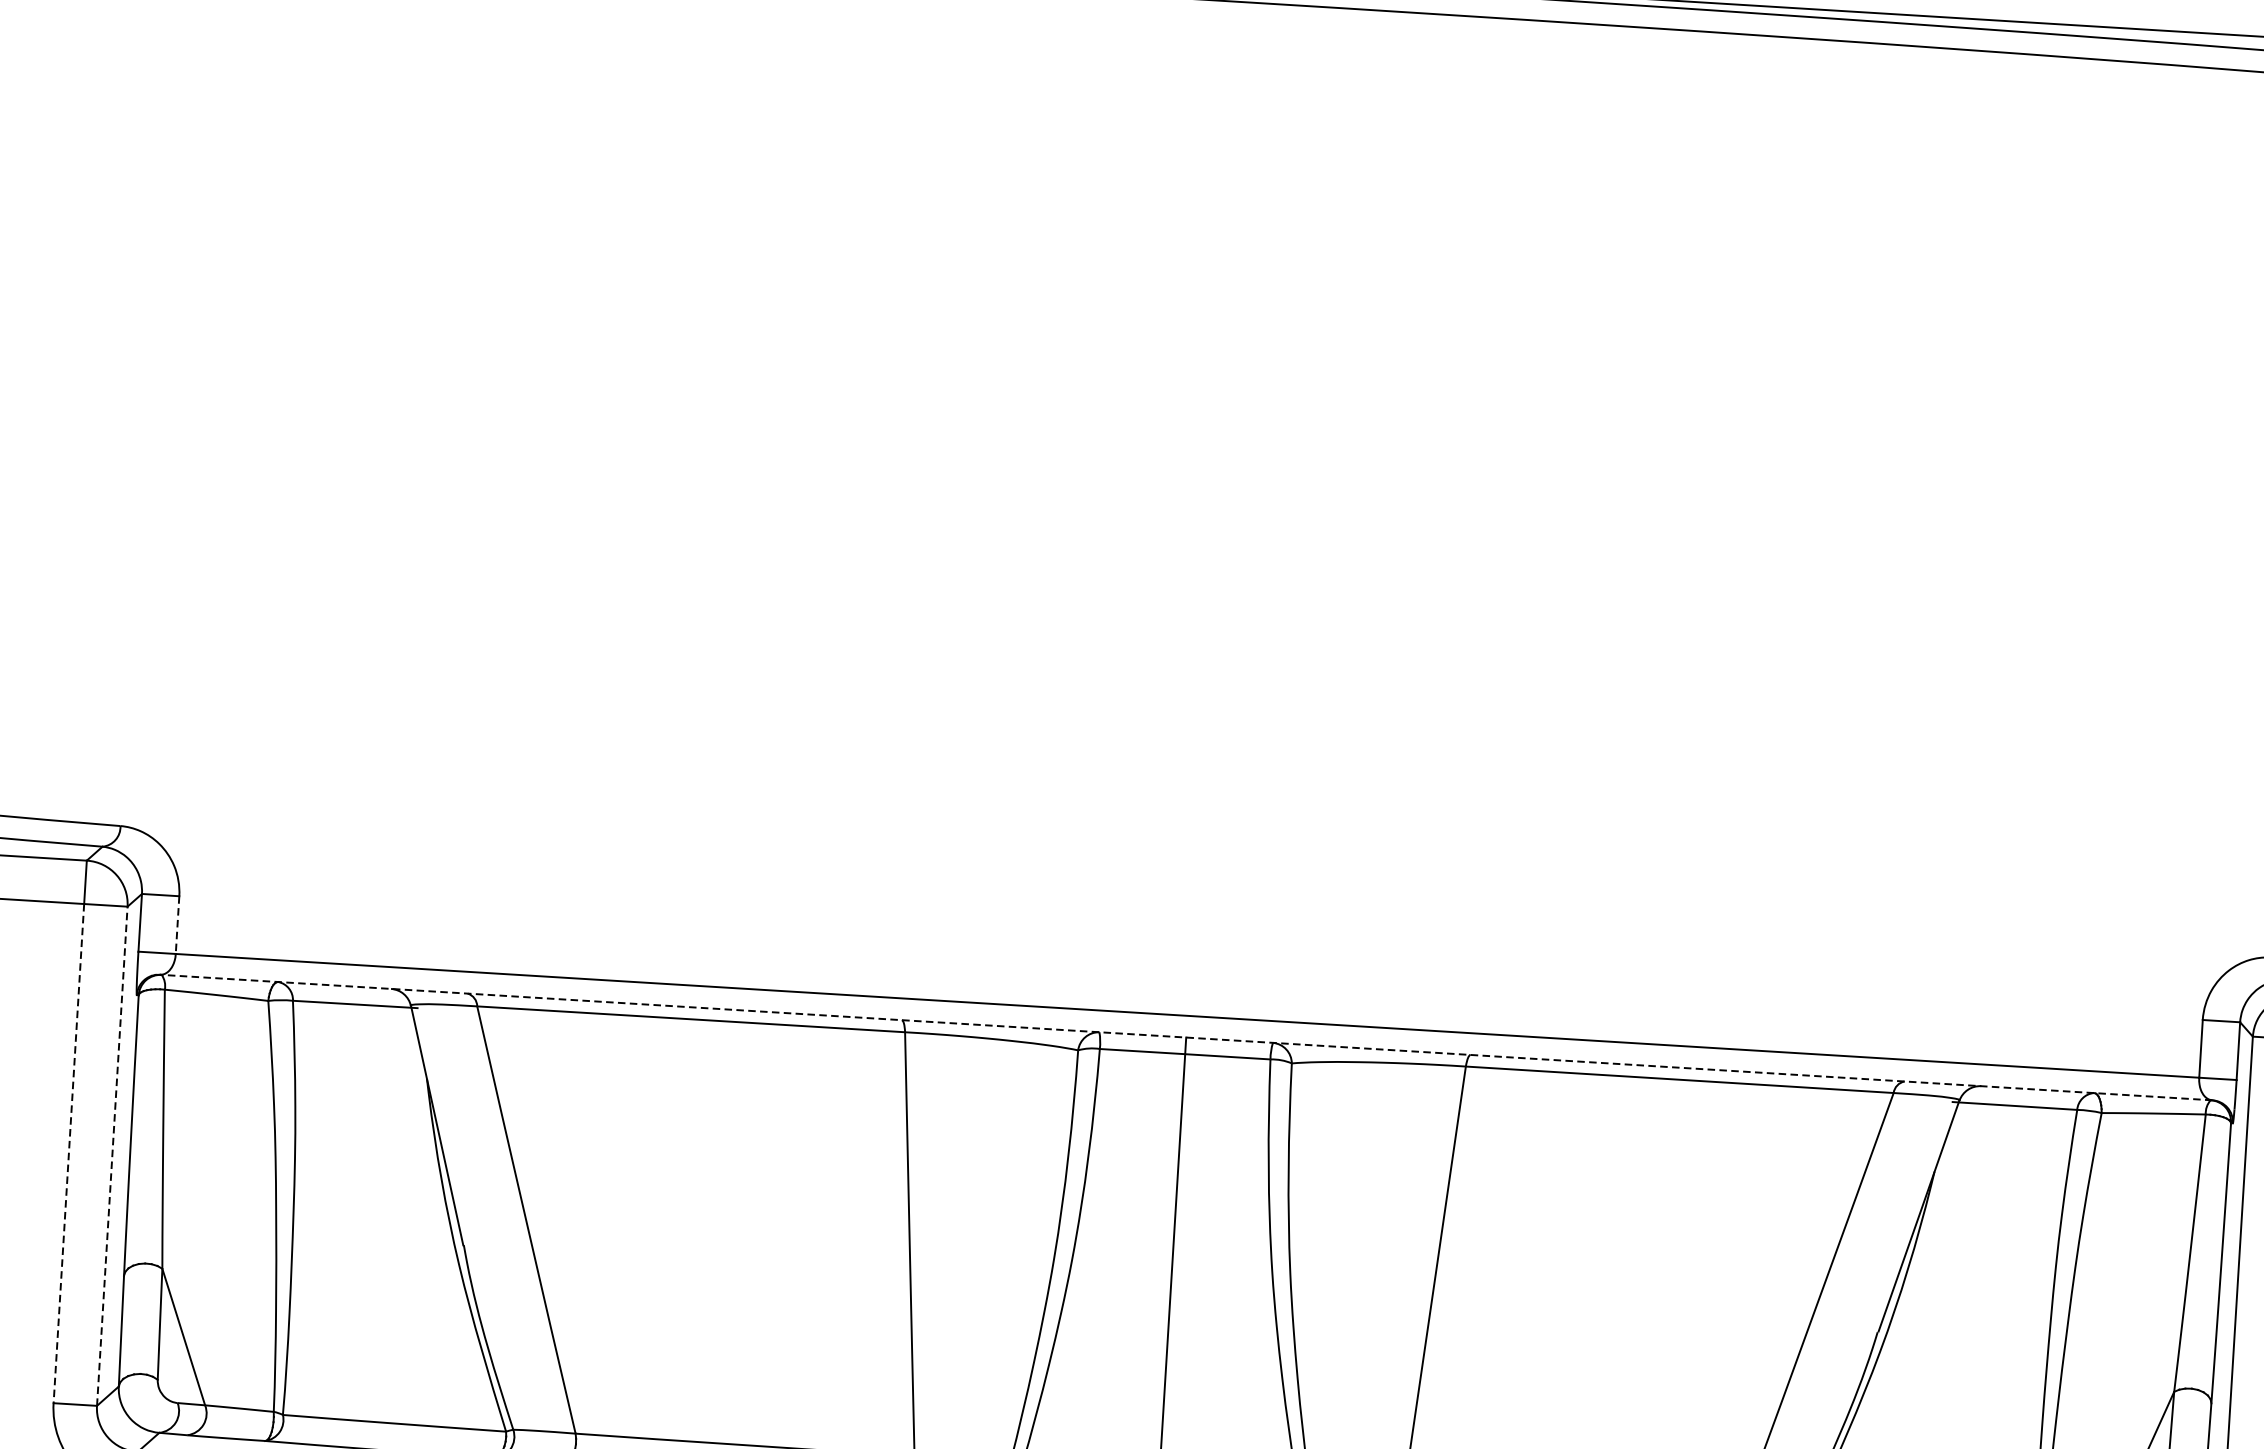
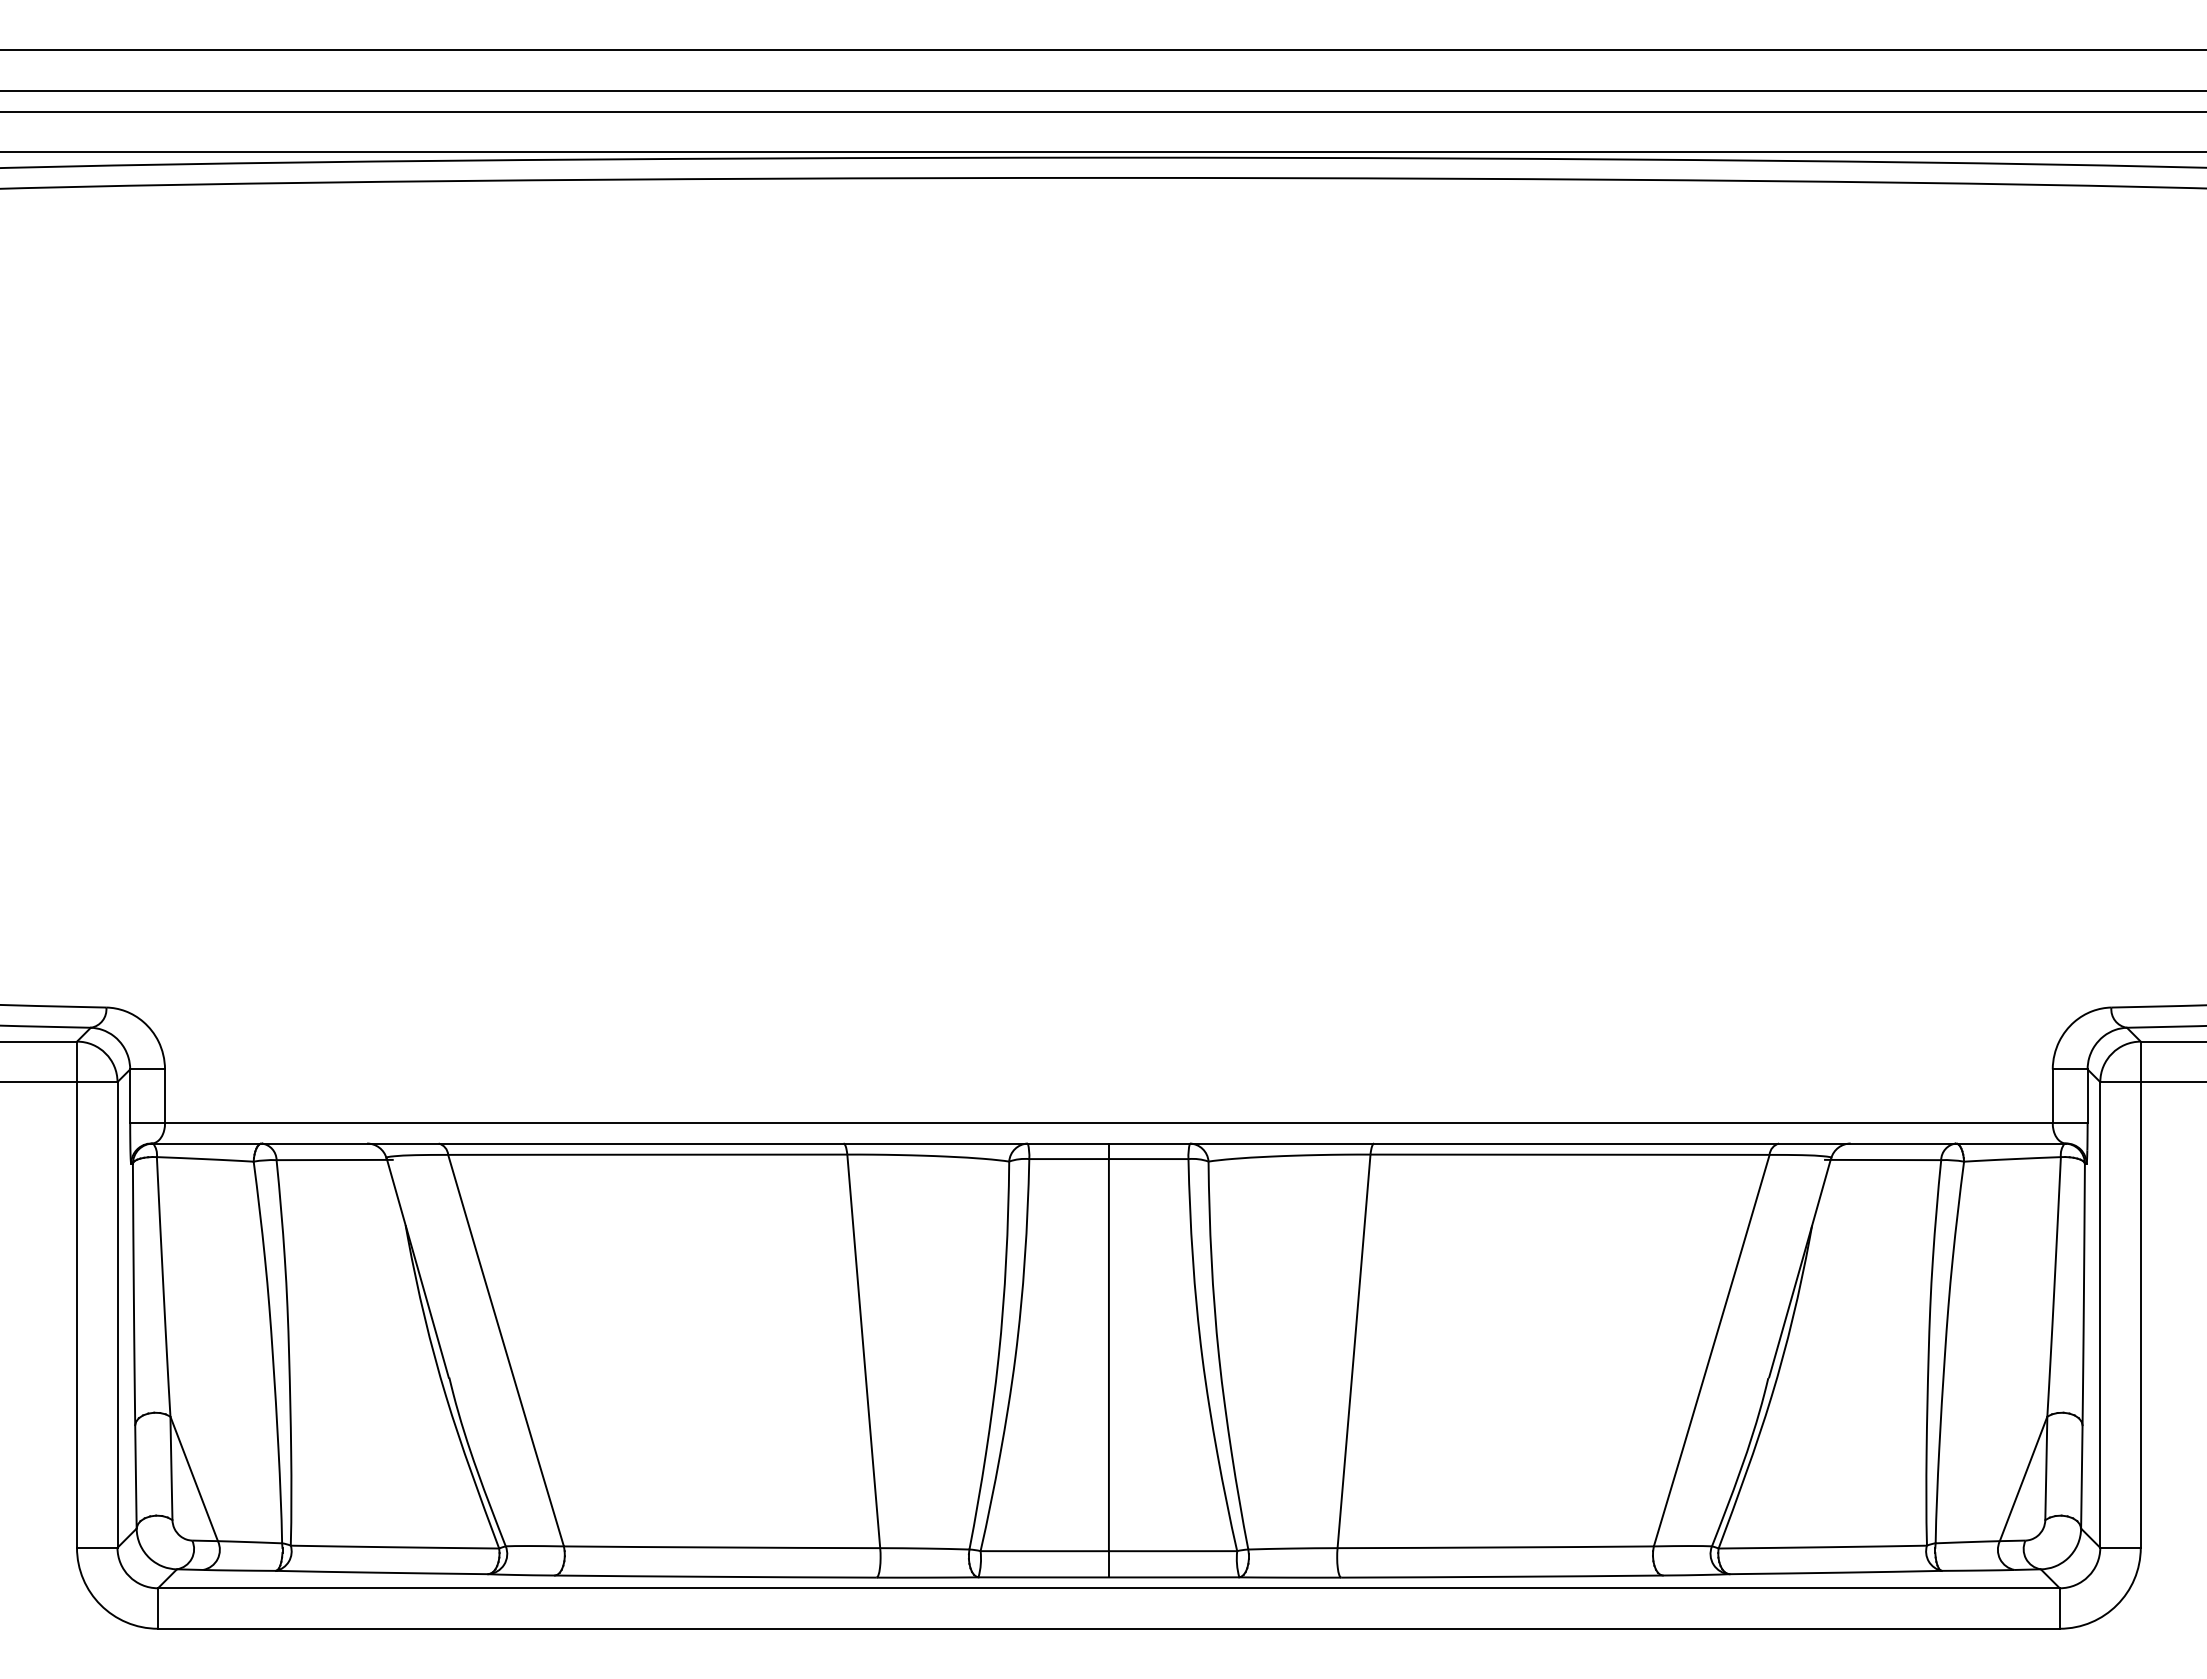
line: (178, 925) -> (165, 1096), dashed -> solid
line: (1185, 1037) -> (1108, 1143), dashed -> solid
line: (69, 1153) -> (77, 1314), dashed -> solid
line: (112, 1155) -> (117, 1314), dashed -> solid

